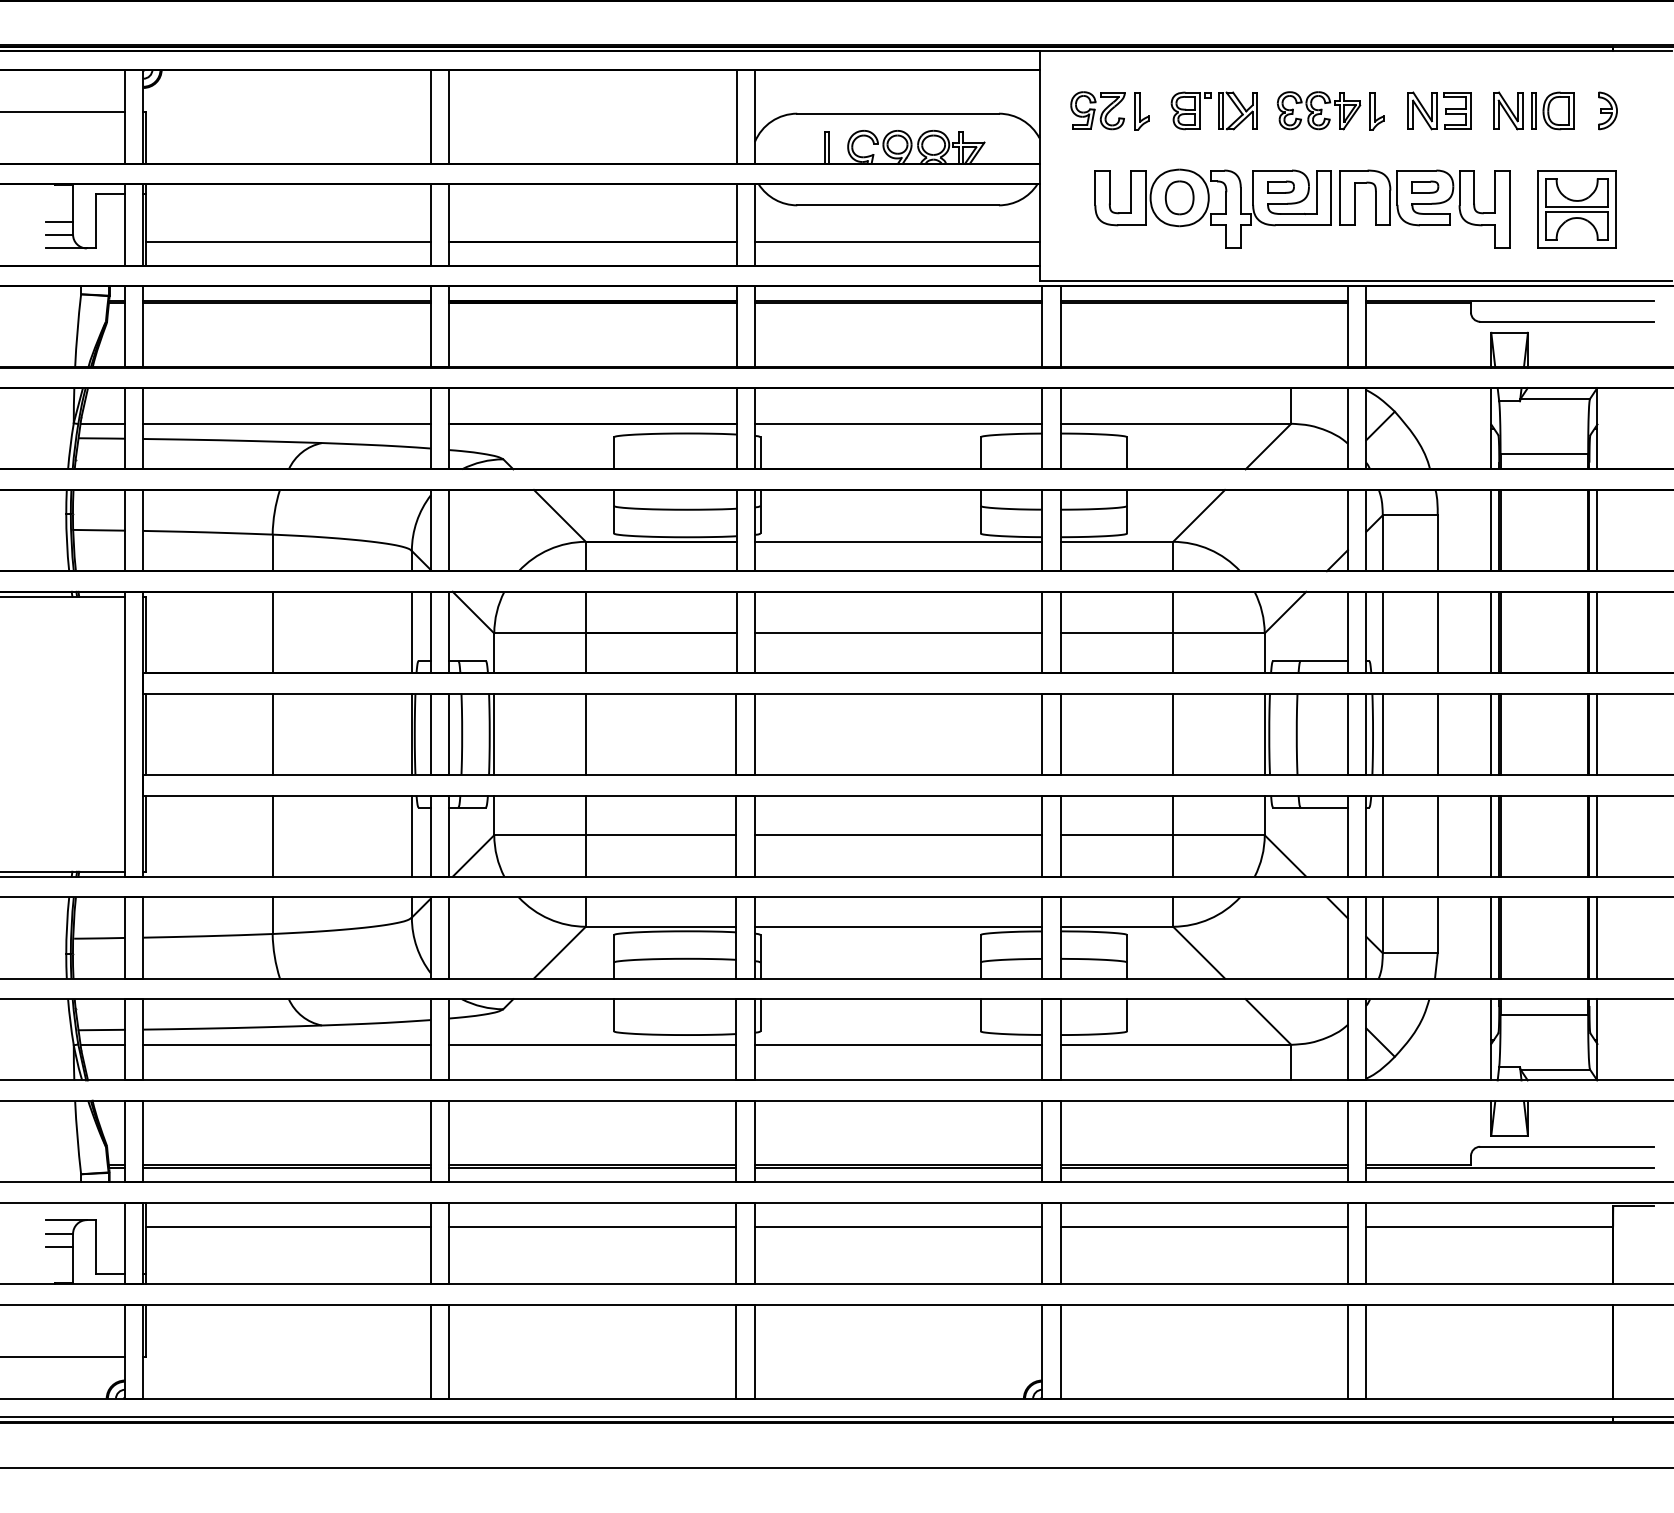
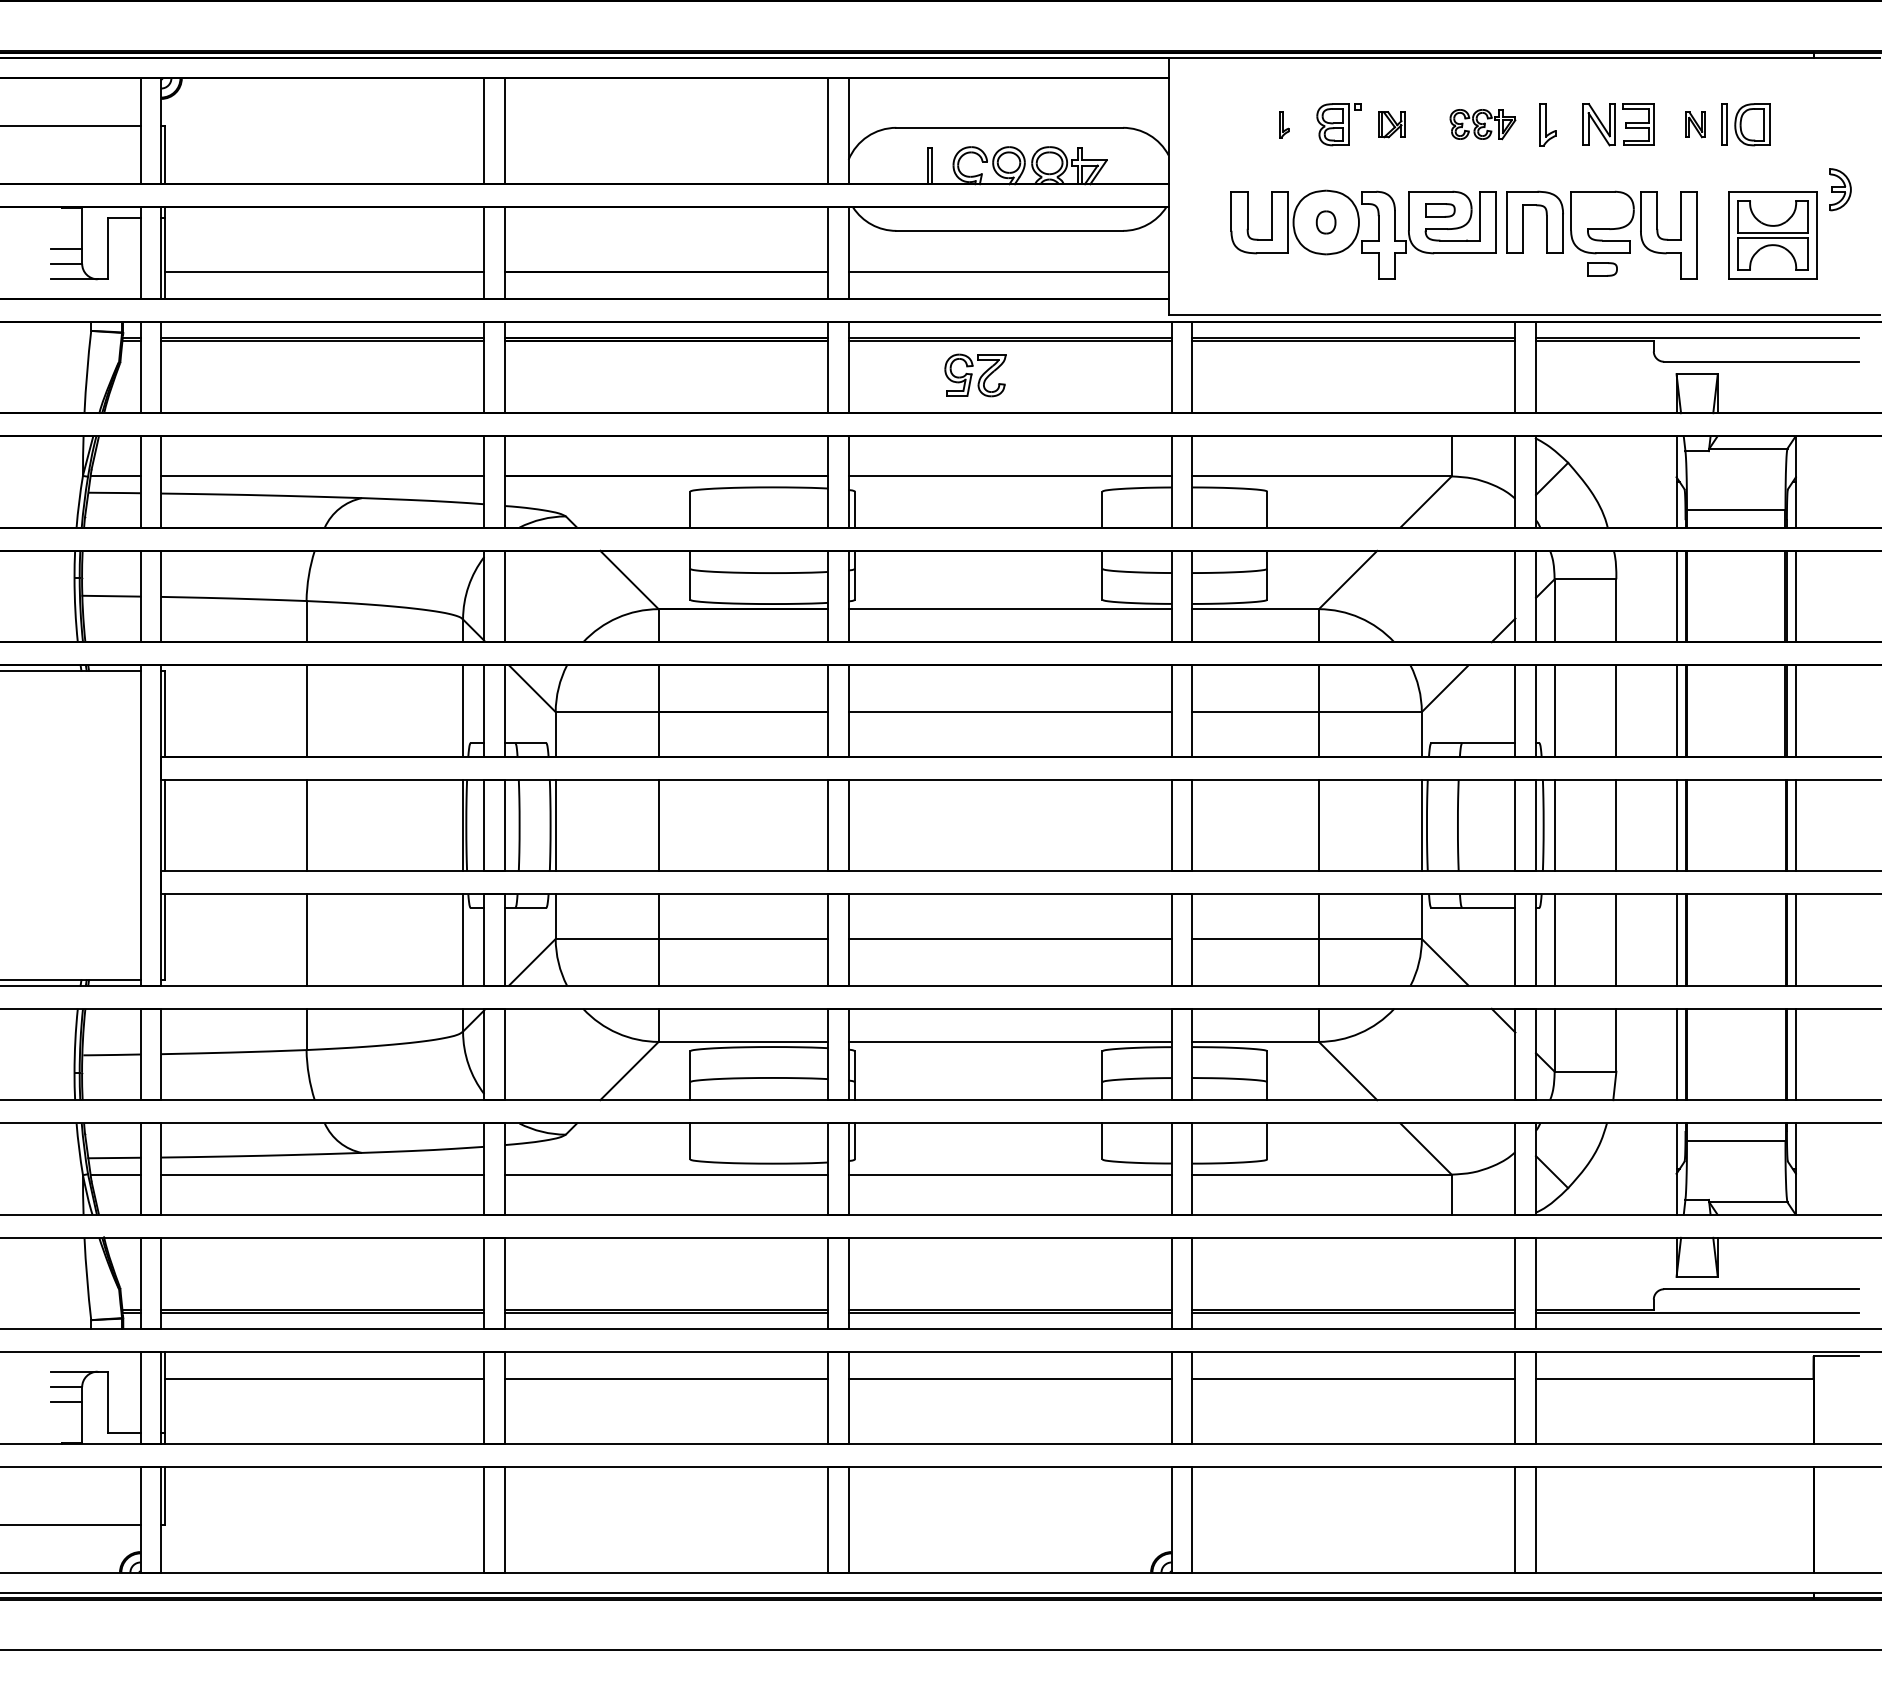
part: (1098, 110) -> (975, 375), moved
part: (1142, 110) -> (1284, 124), size x0.6
part: (1237, 110) -> (1391, 124), size x0.6
part: (1318, 110) -> (1482, 124), size x0.7
part: (1508, 110) -> (1695, 124), size x0.6
part: (1607, 110) -> (1840, 189), moved
part: (1425, 187) -> (1602, 269), moved
part: (1179, 197) -> (1325, 222), size x0.6

